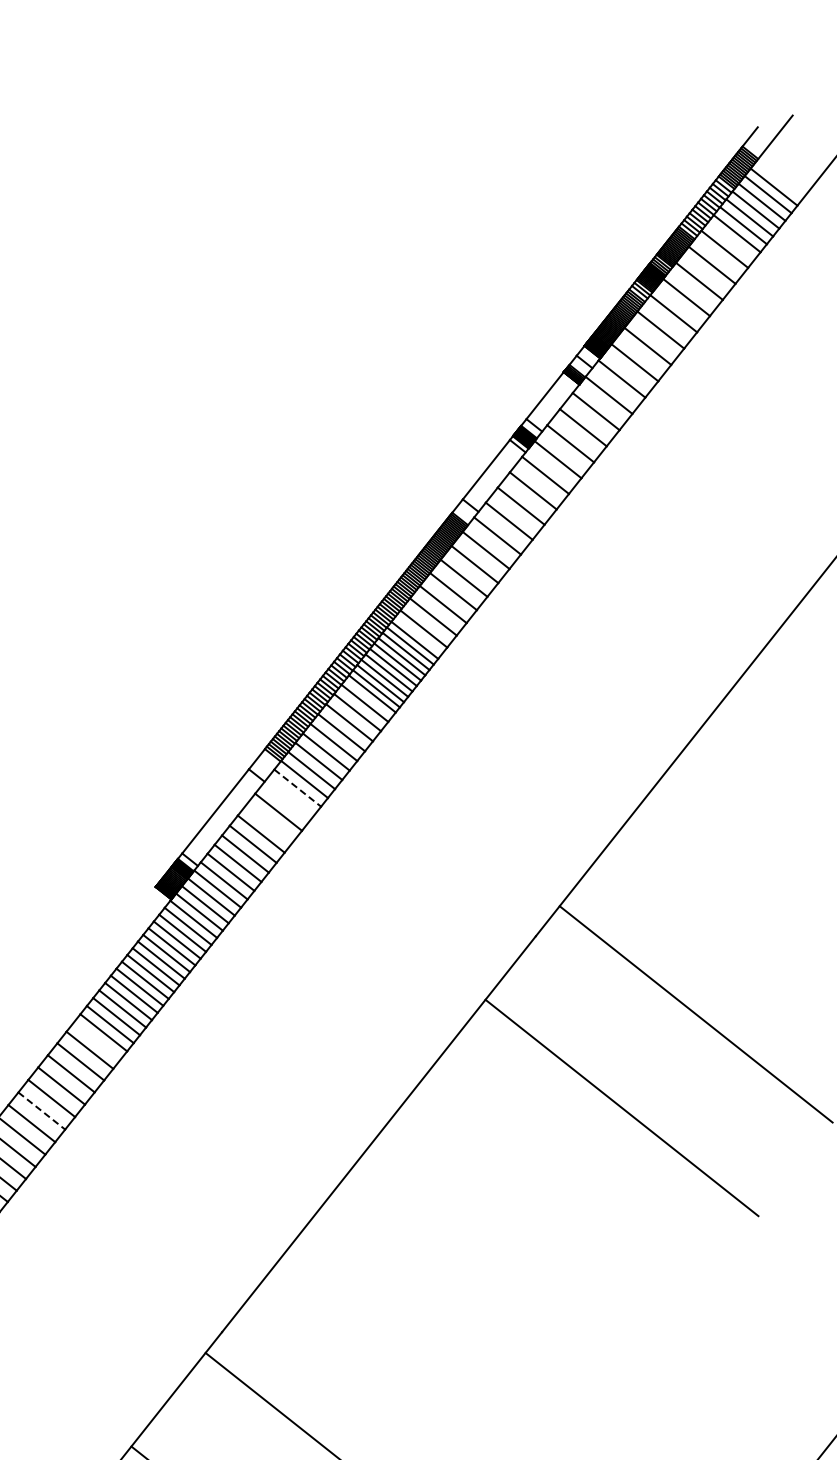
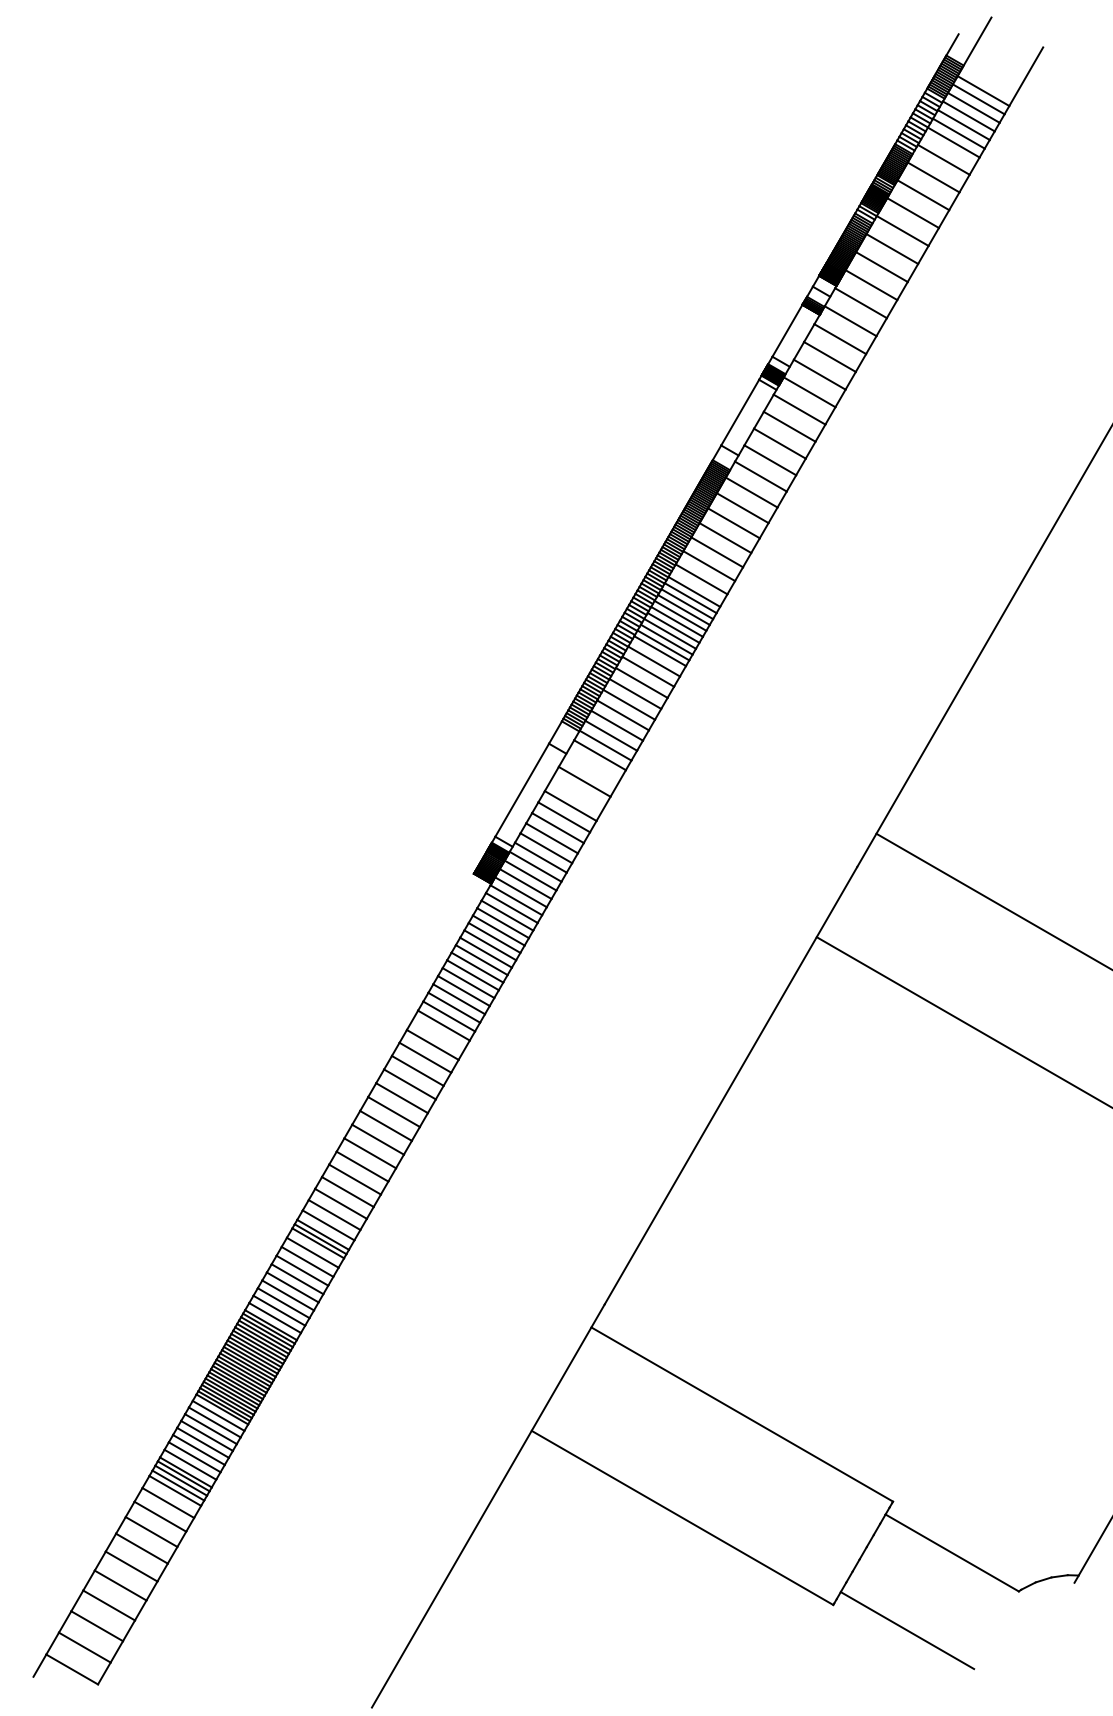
line: (298, 788) -> (600, 755), dashed -> solid
line: (42, 1111) -> (394, 1112), dashed -> solid

